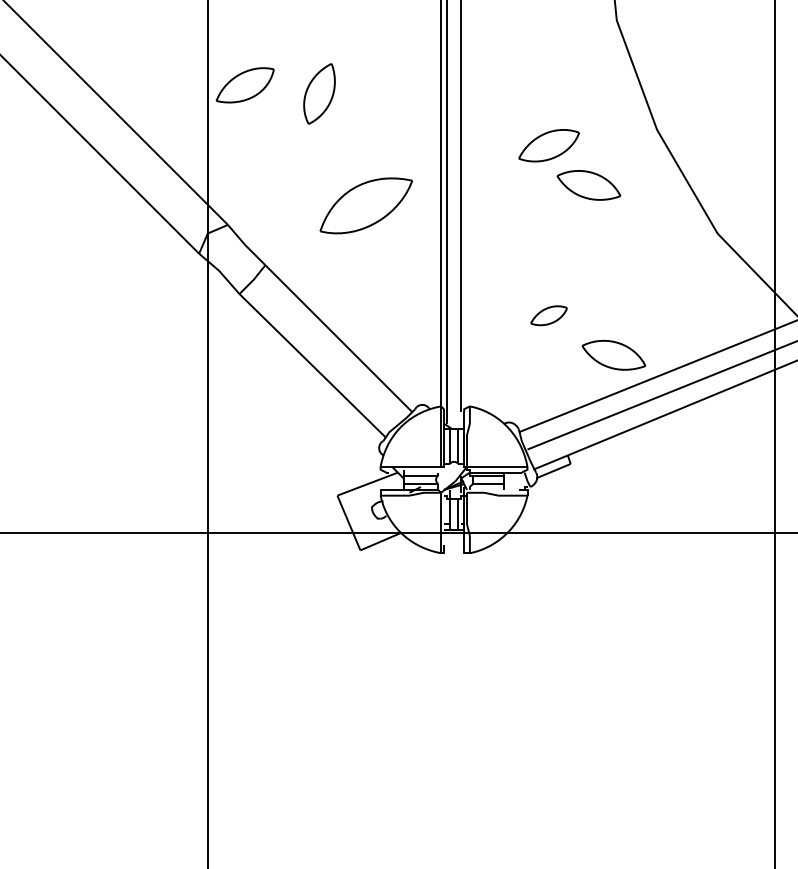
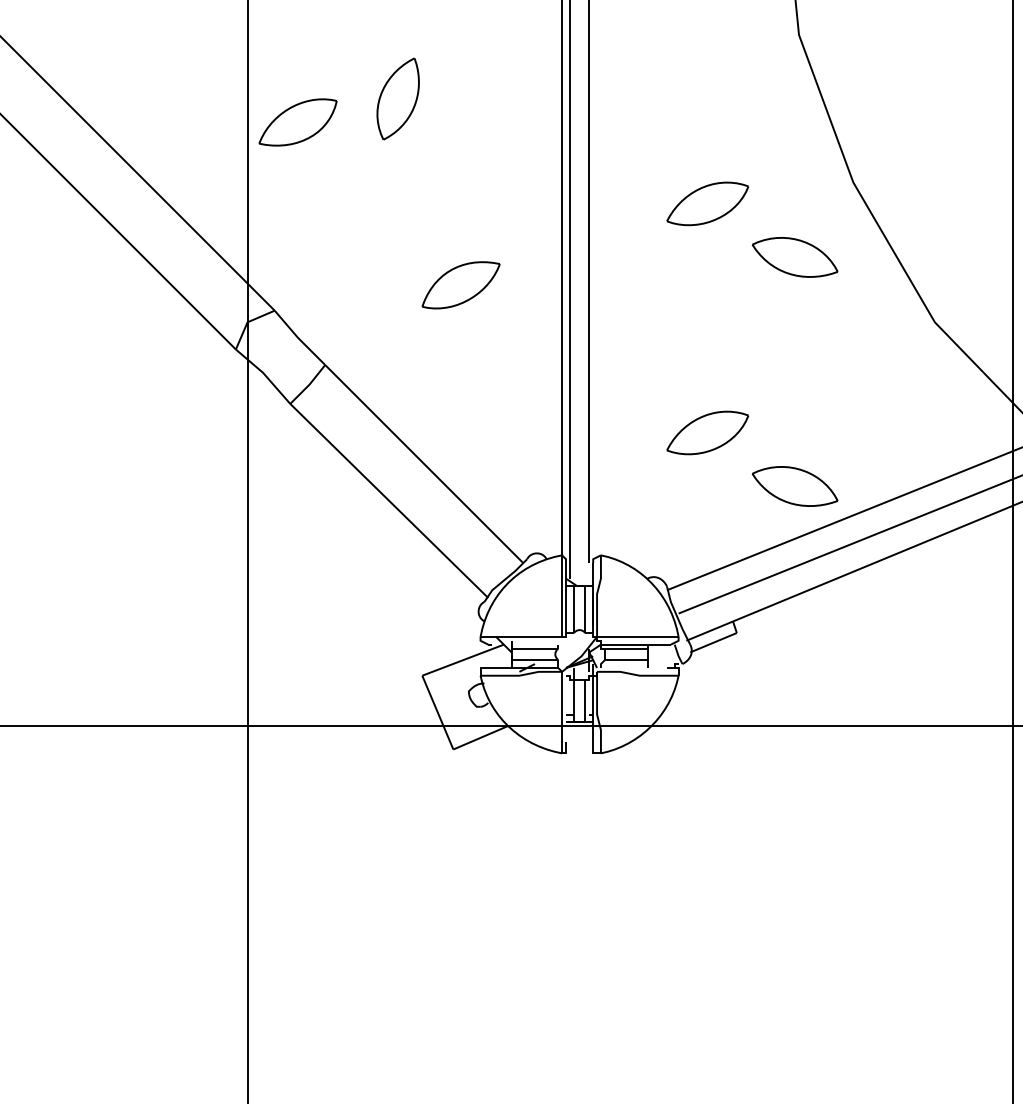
part: (319, 93) -> (398, 98), moved
part: (588, 185) -> (794, 257), moved
part: (365, 206) -> (460, 285), size x0.62
part: (548, 315) -> (706, 432), size x1.67

